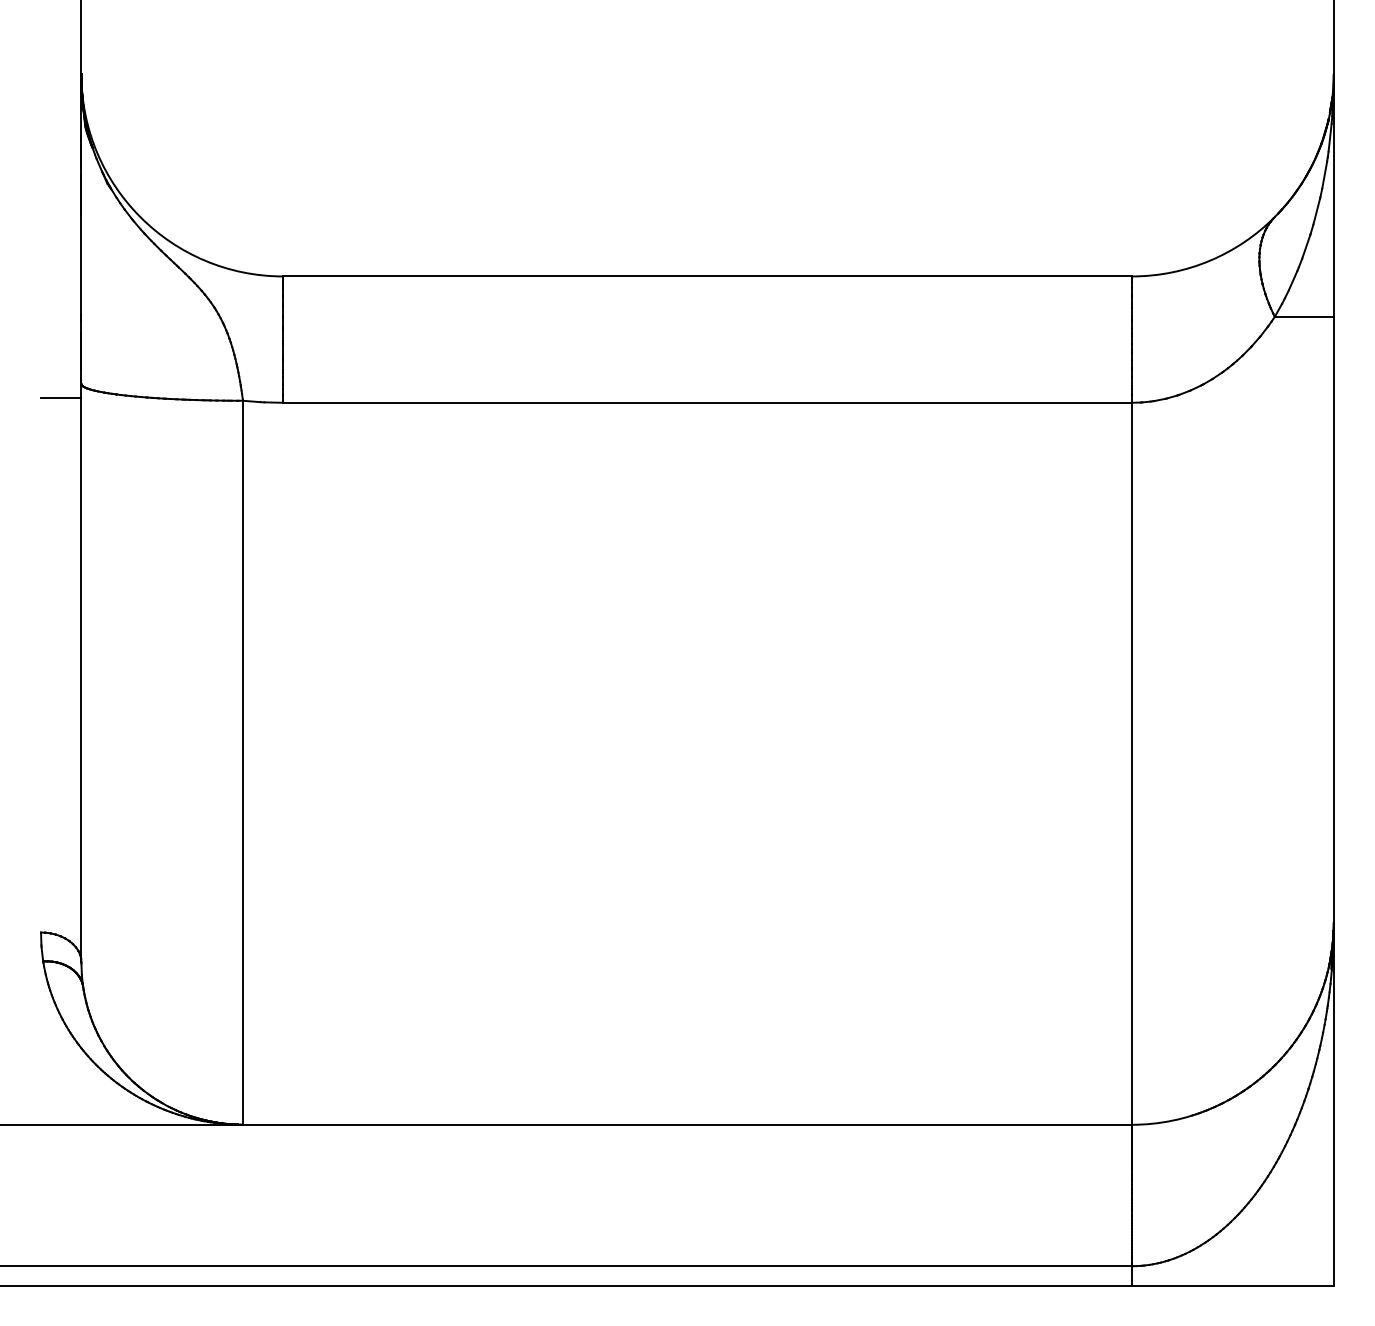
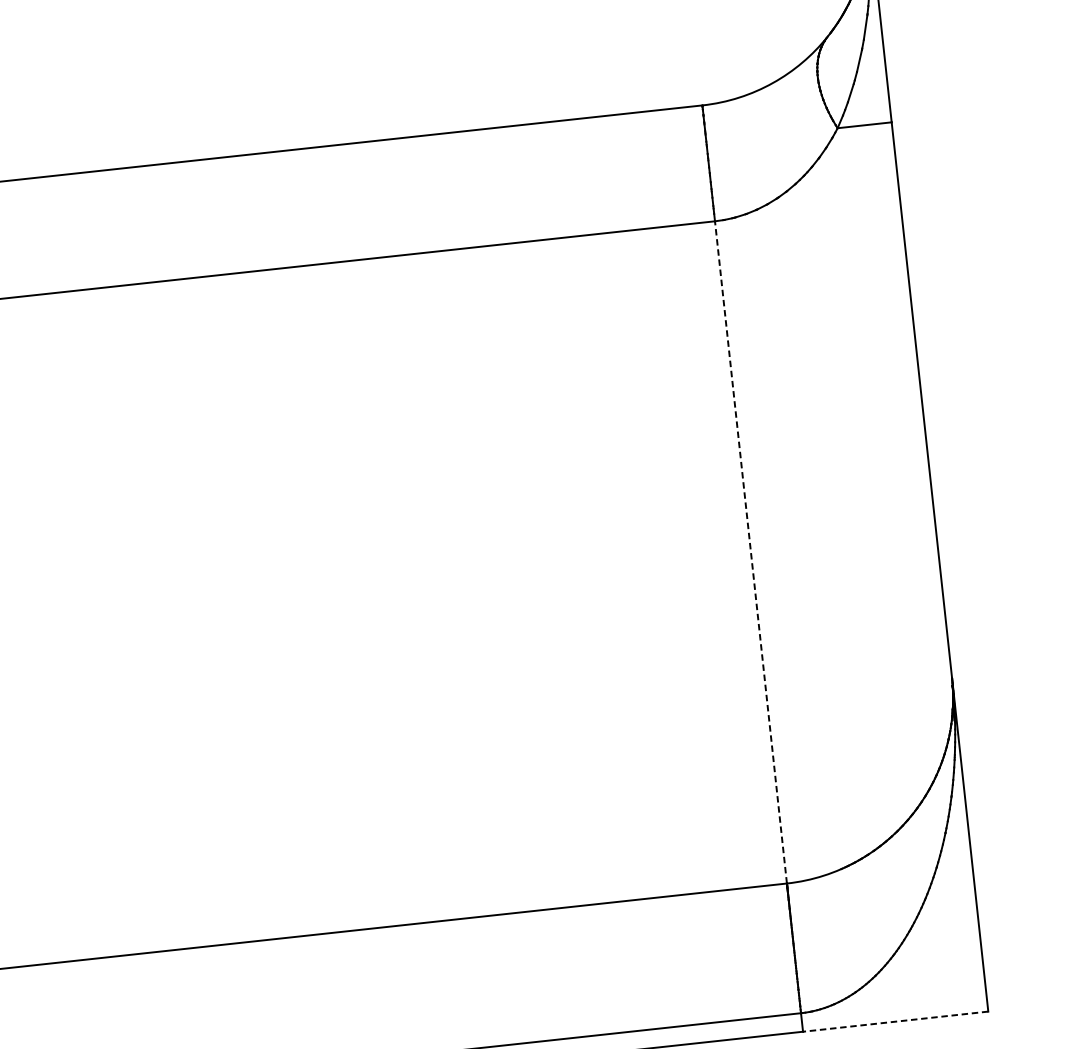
line: (1131, 763) -> (750, 552), solid -> dashed
line: (1232, 1286) -> (895, 1021), solid -> dashed

